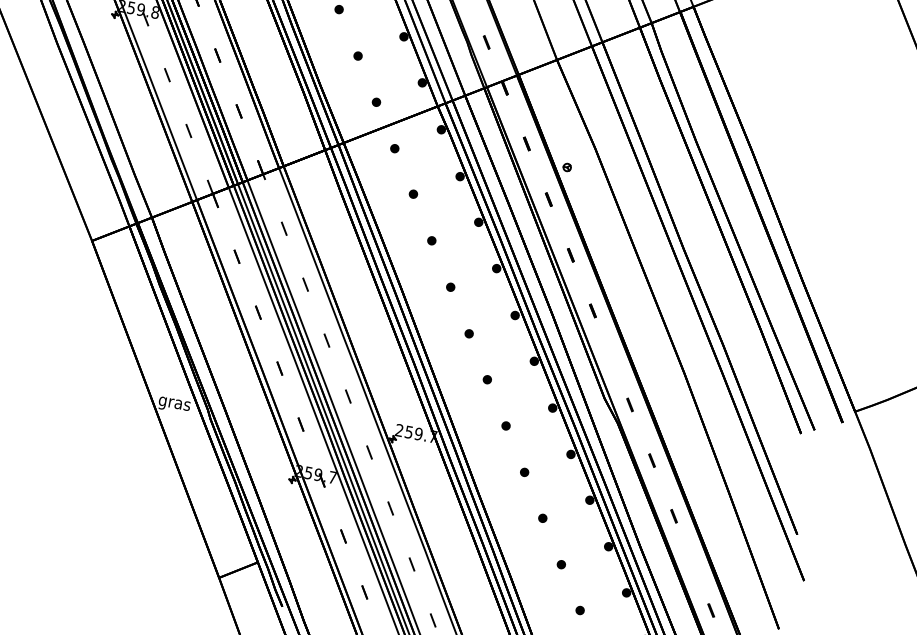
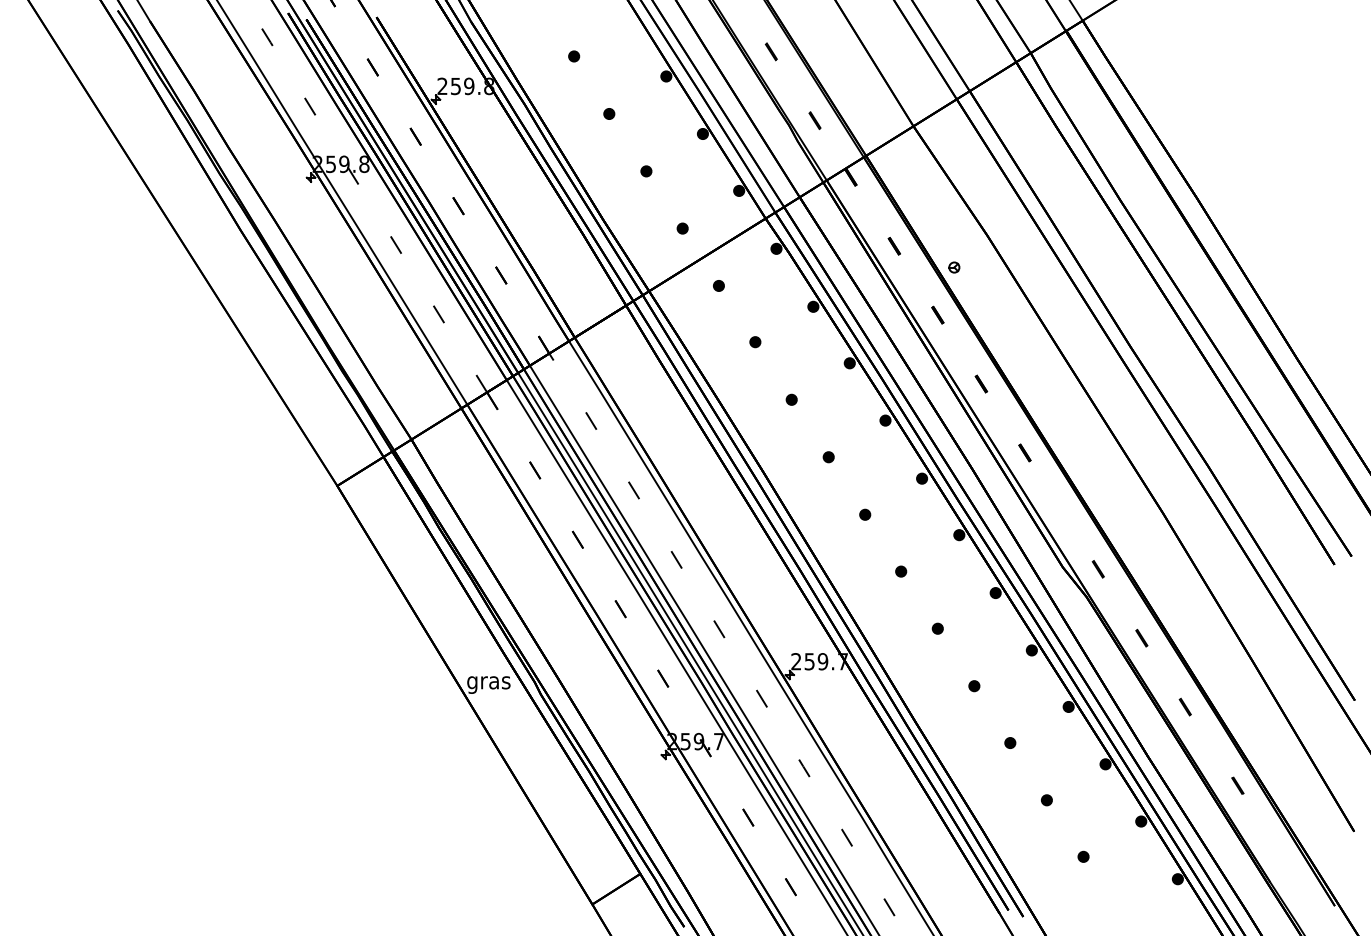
line: (710, 610) -> (1237, 785), moved

